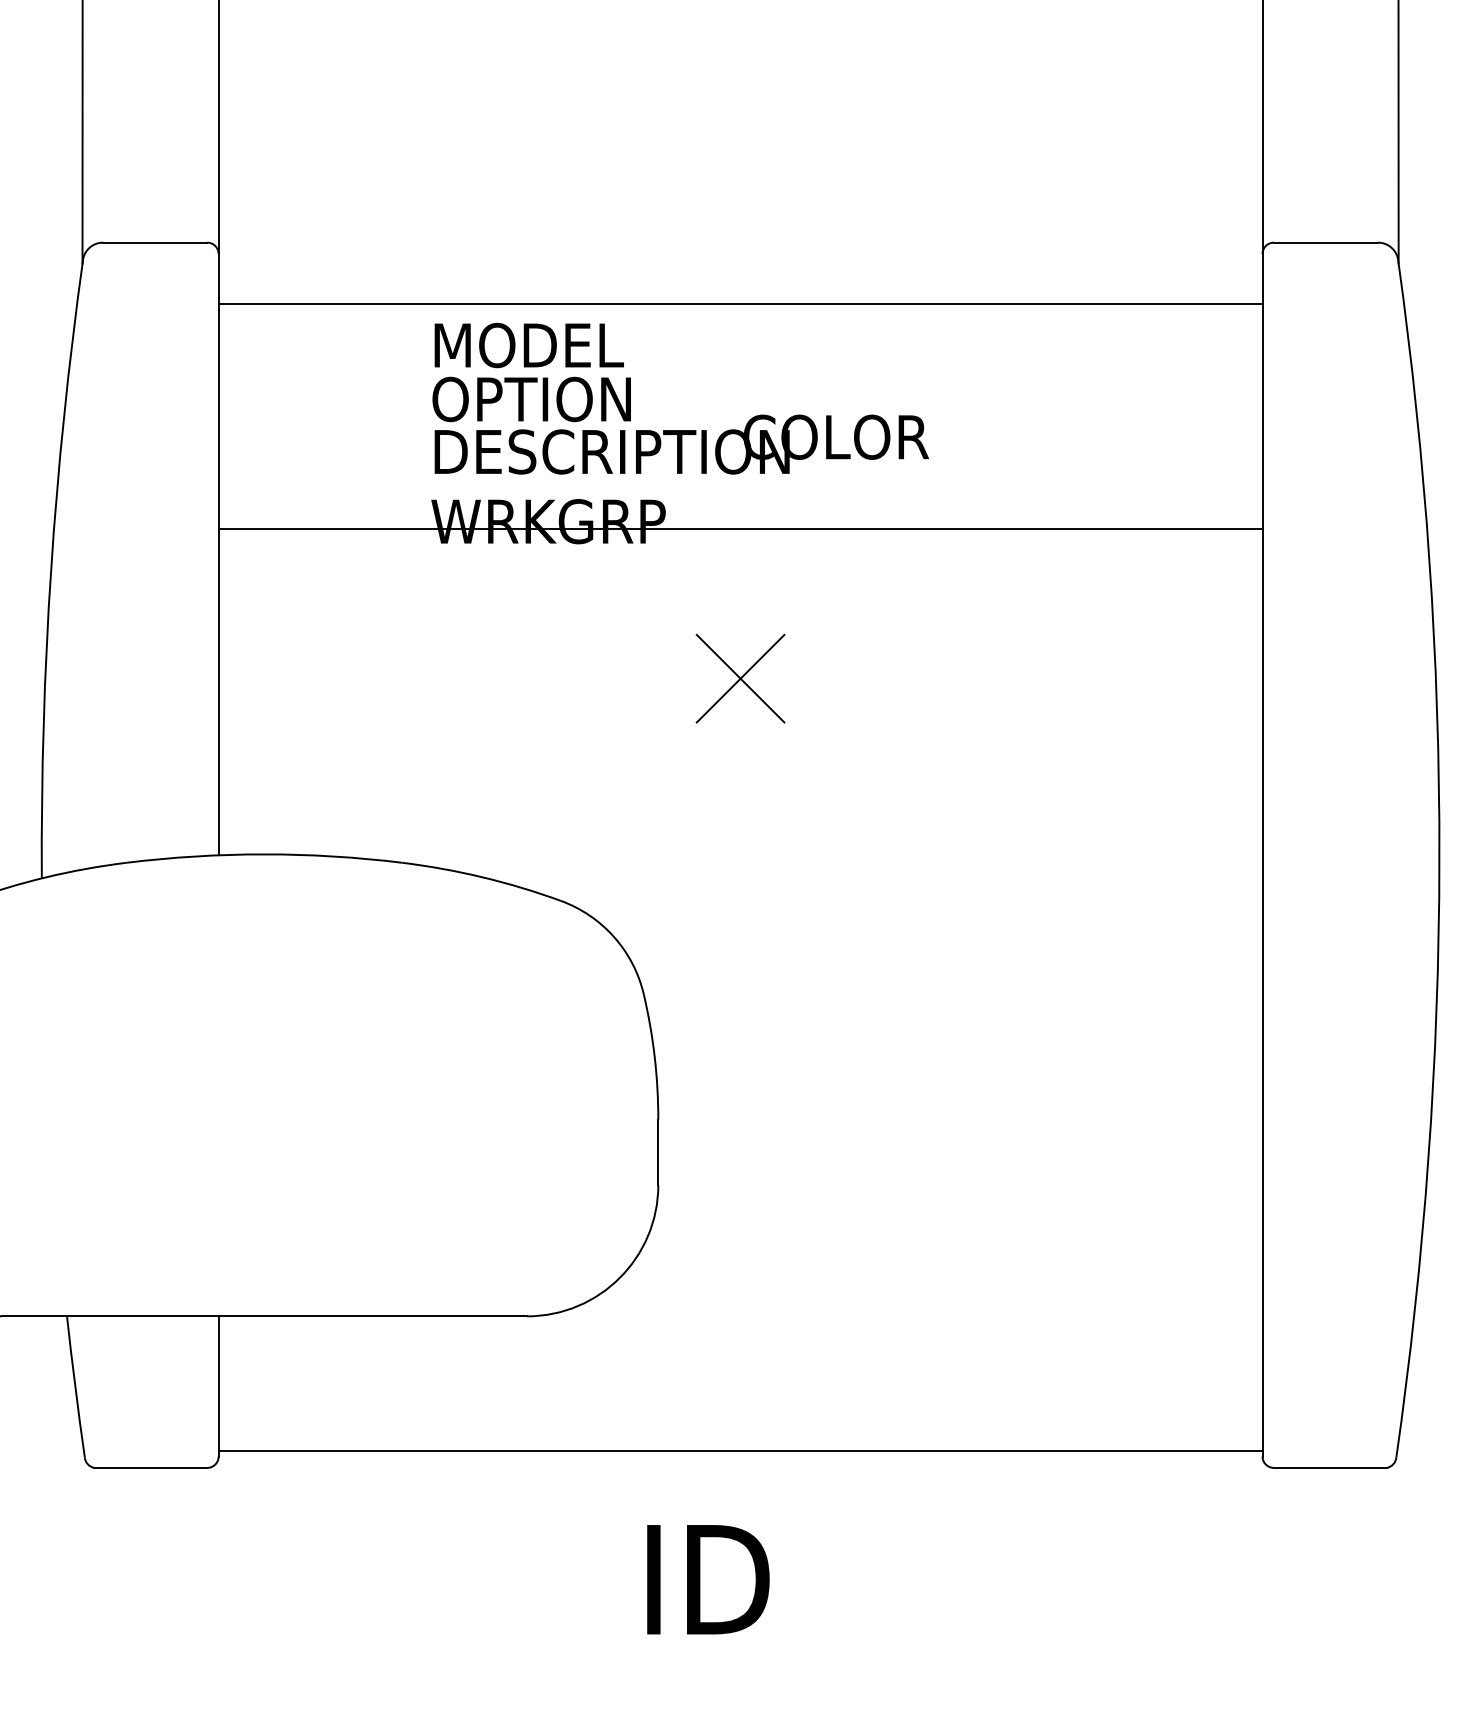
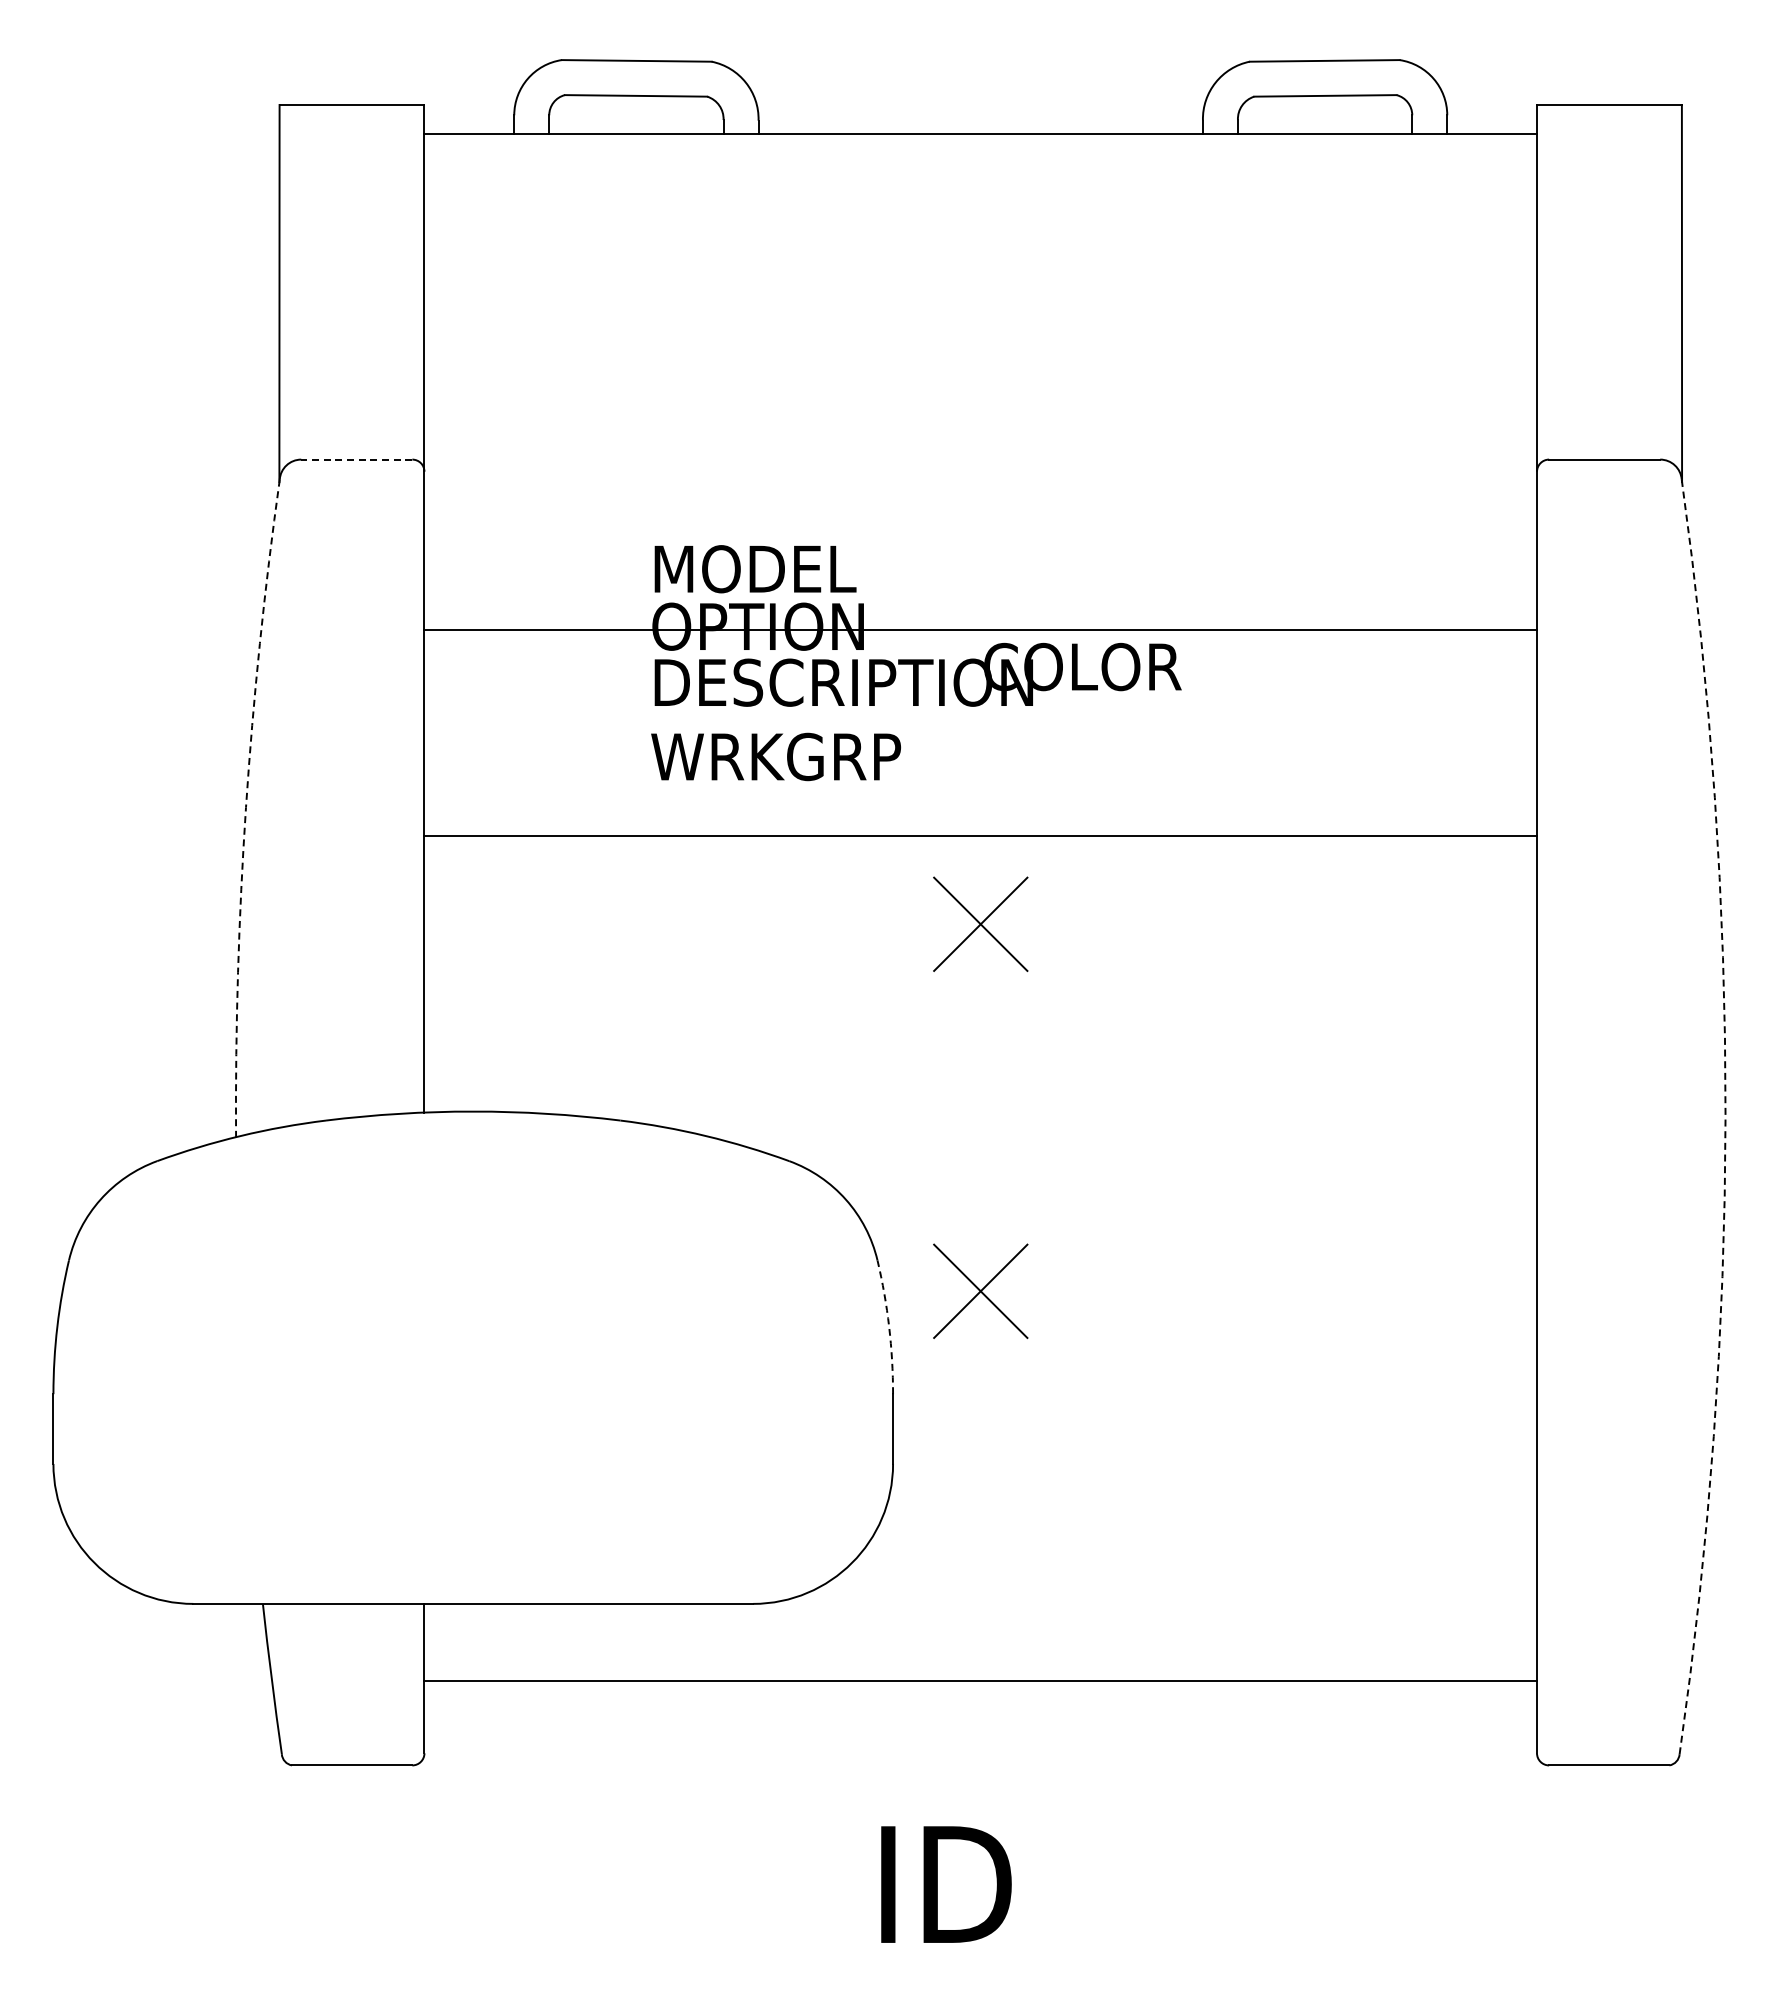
line: (154, 242) -> (356, 459), solid -> dashed
line: (740, 303) -> (980, 629), moved
line: (740, 529) -> (980, 836), moved
arc: (51, 569) -> (246, 807), solid -> dashed
arc: (1439, 859) -> (1725, 1117), solid -> dashed
part: (740, 1022) -> (980, 1290), added
arc: (654, 1056) -> (889, 1326), solid -> dashed
line: (740, 1451) -> (980, 1681), moved

